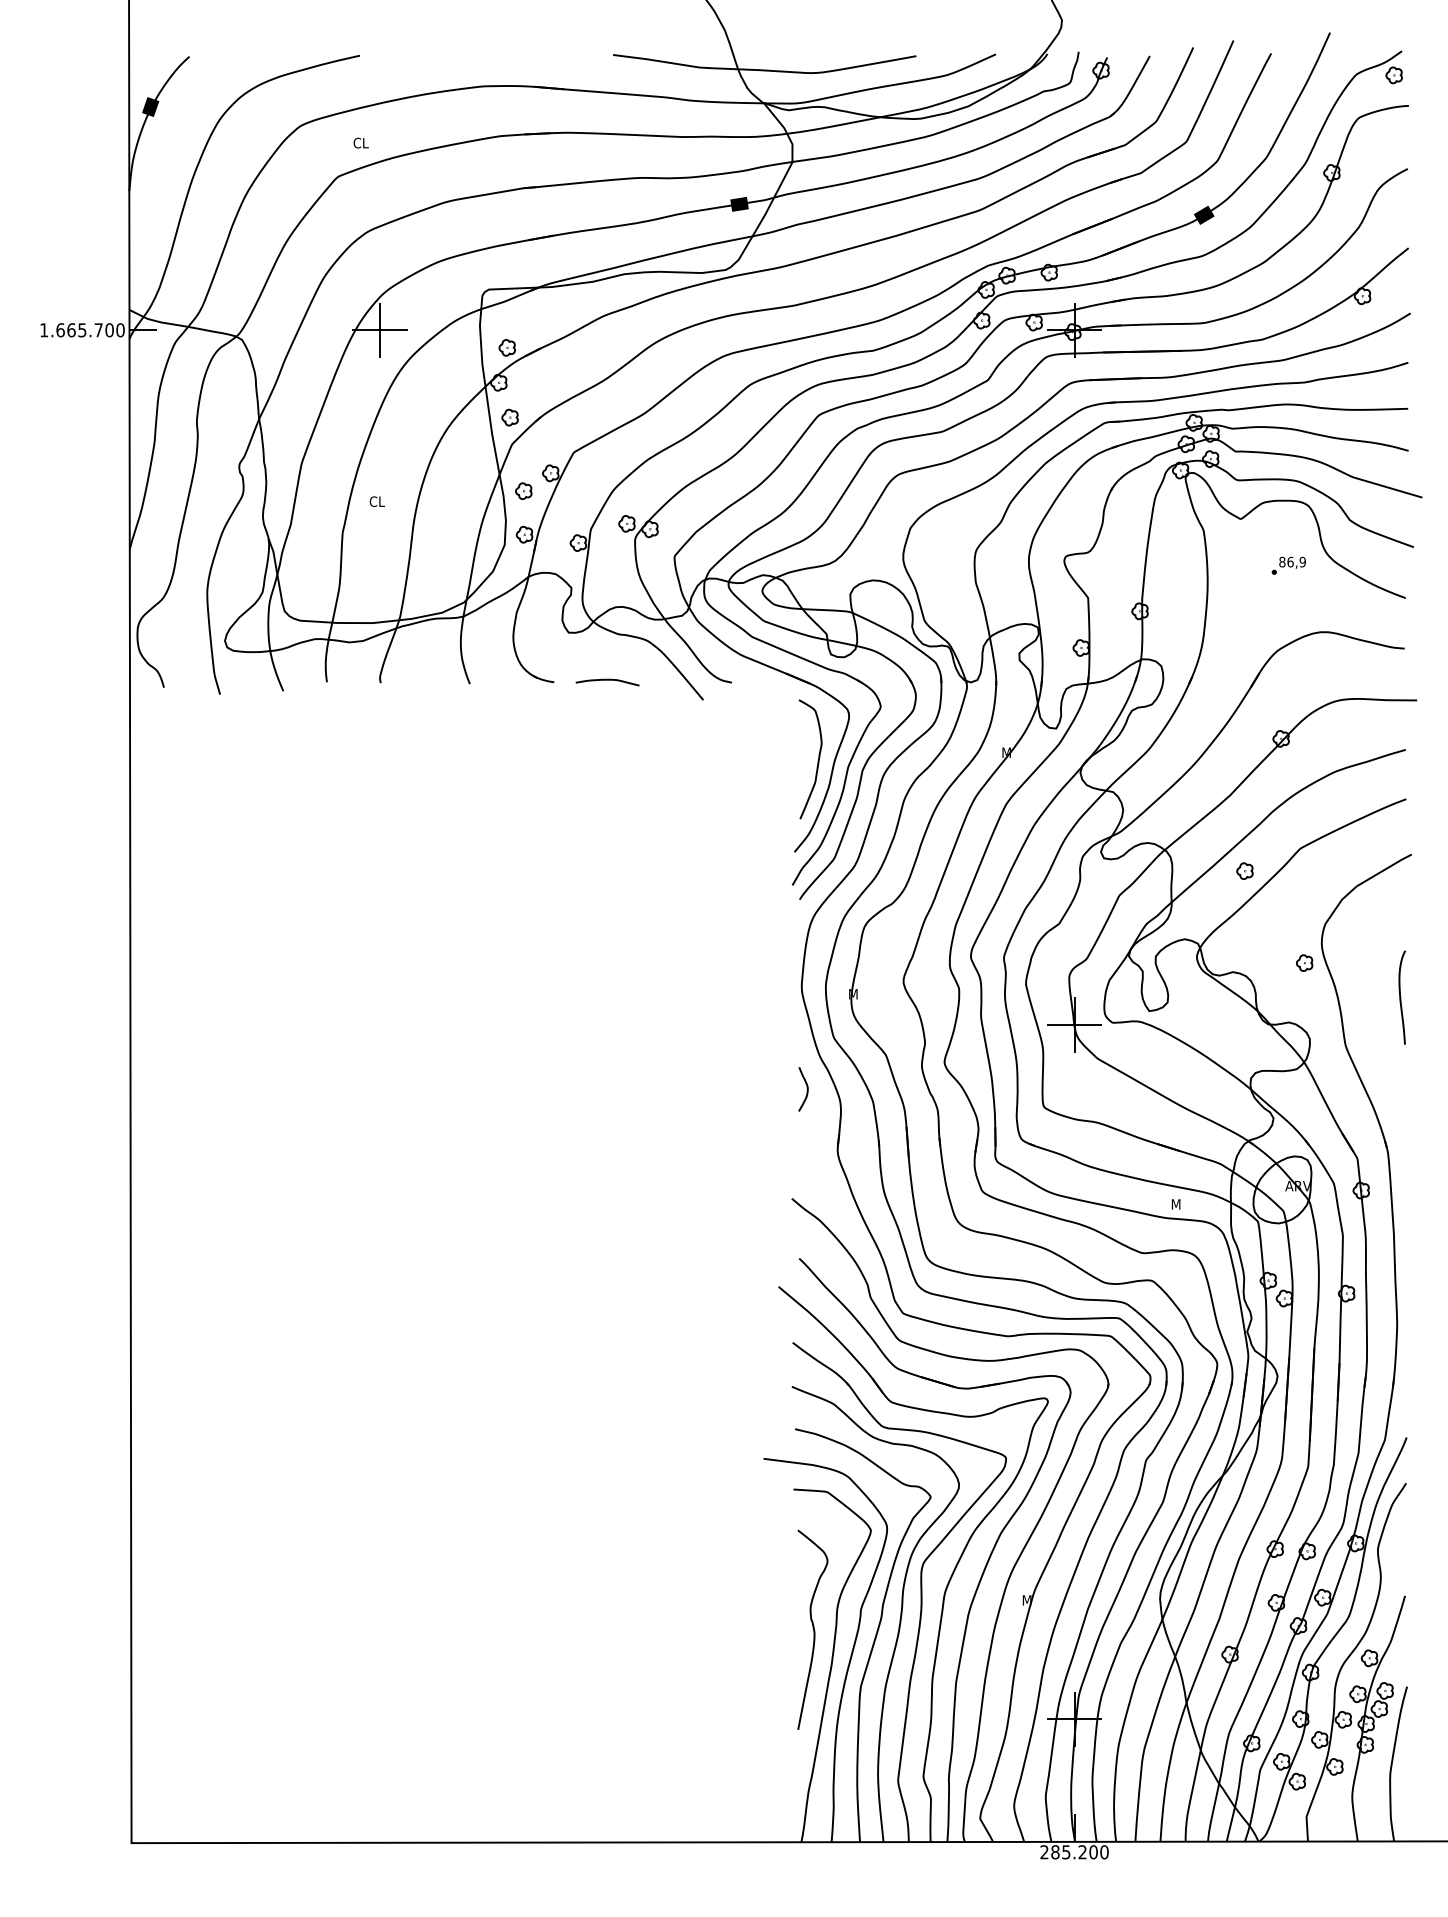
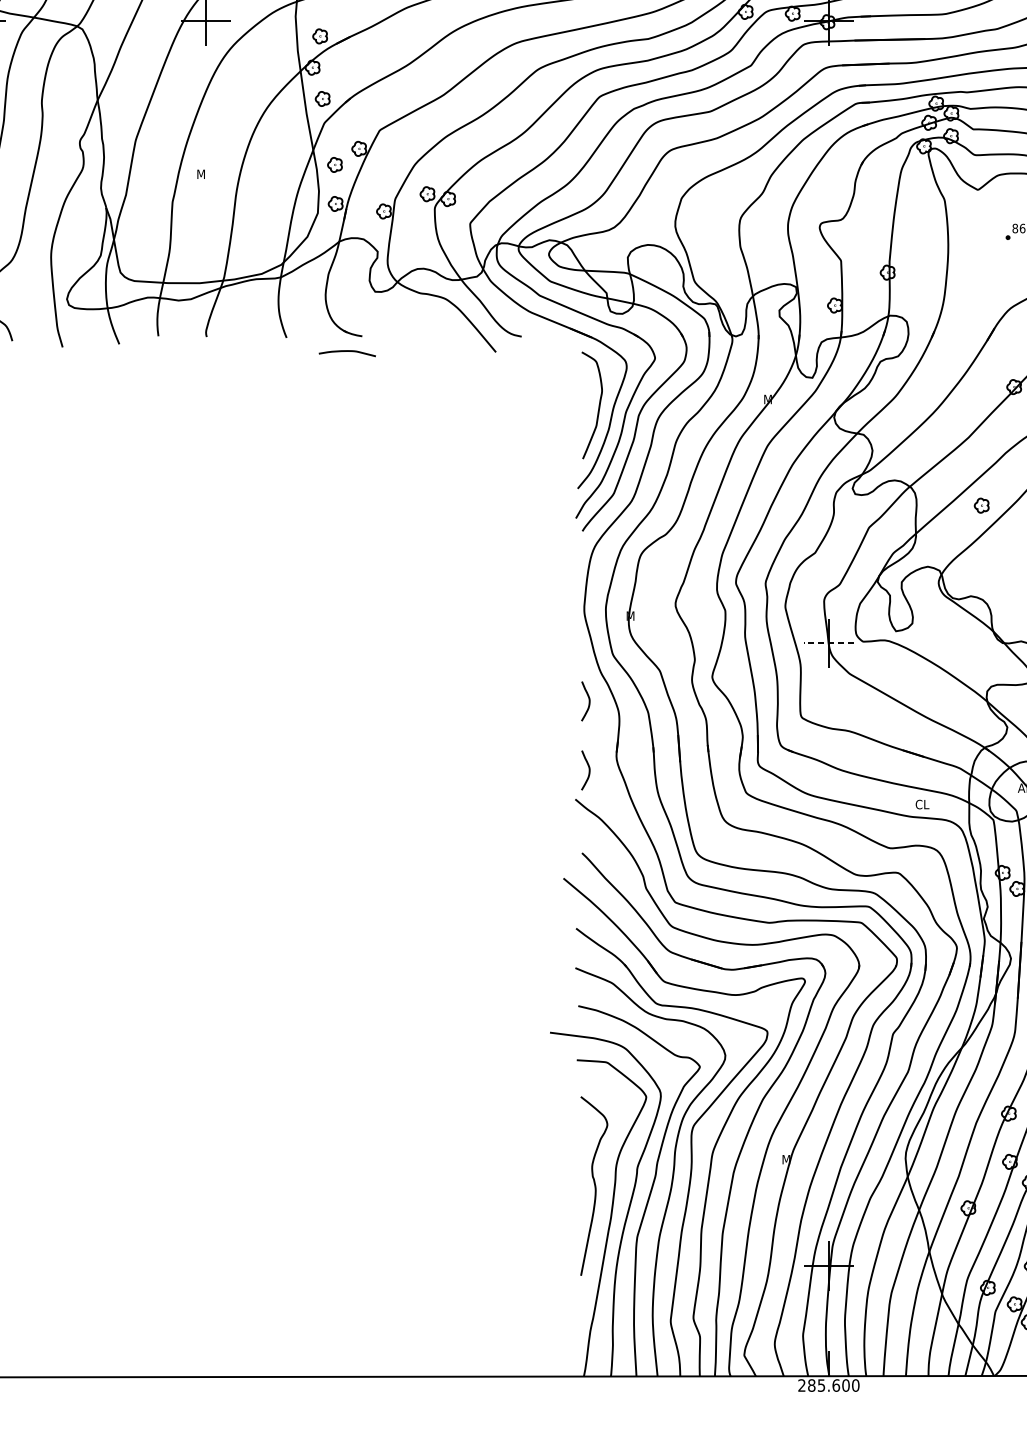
text: (377, 501) -> (203, 174), CL -> M
curve: (607, 680) -> (347, 351), moved
line: (1074, 1024) -> (828, 643), solid -> dashed
curve: (806, 1166) -> (588, 770), added
text: (1178, 1204) -> (922, 804), M -> CL
text: (1082, 1852) -> (836, 1385), 285.200 -> 285.600

